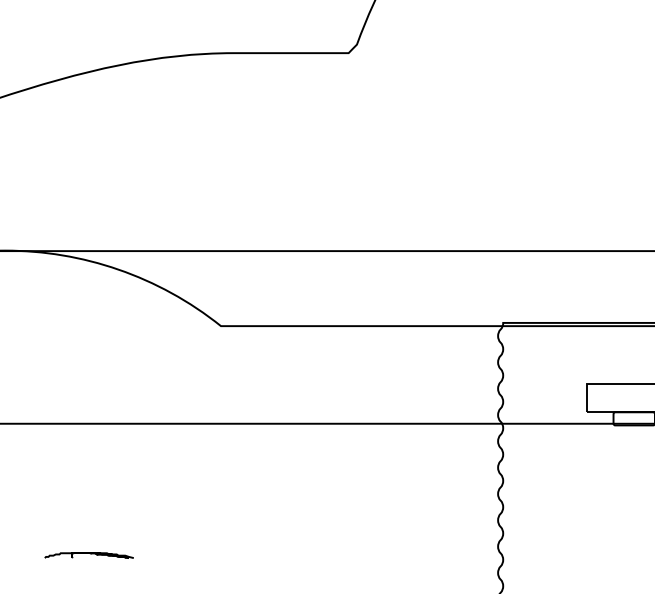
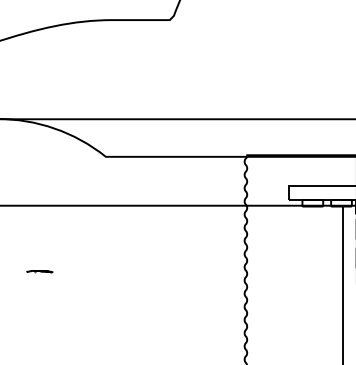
part: (88, 555) -> (39, 271), size x0.6

